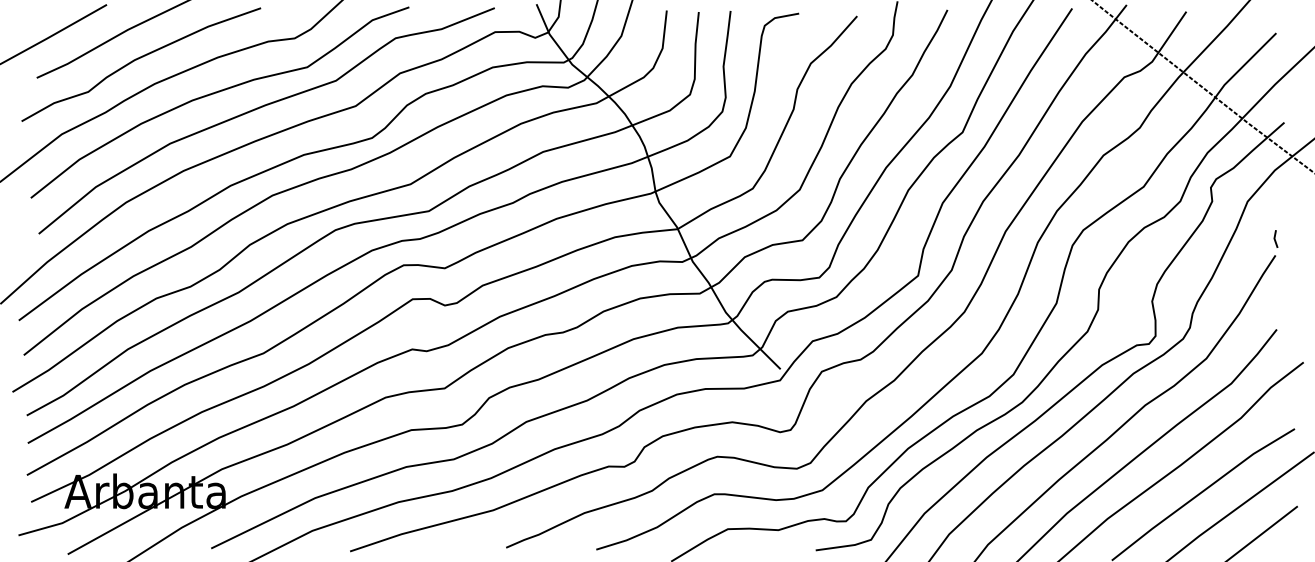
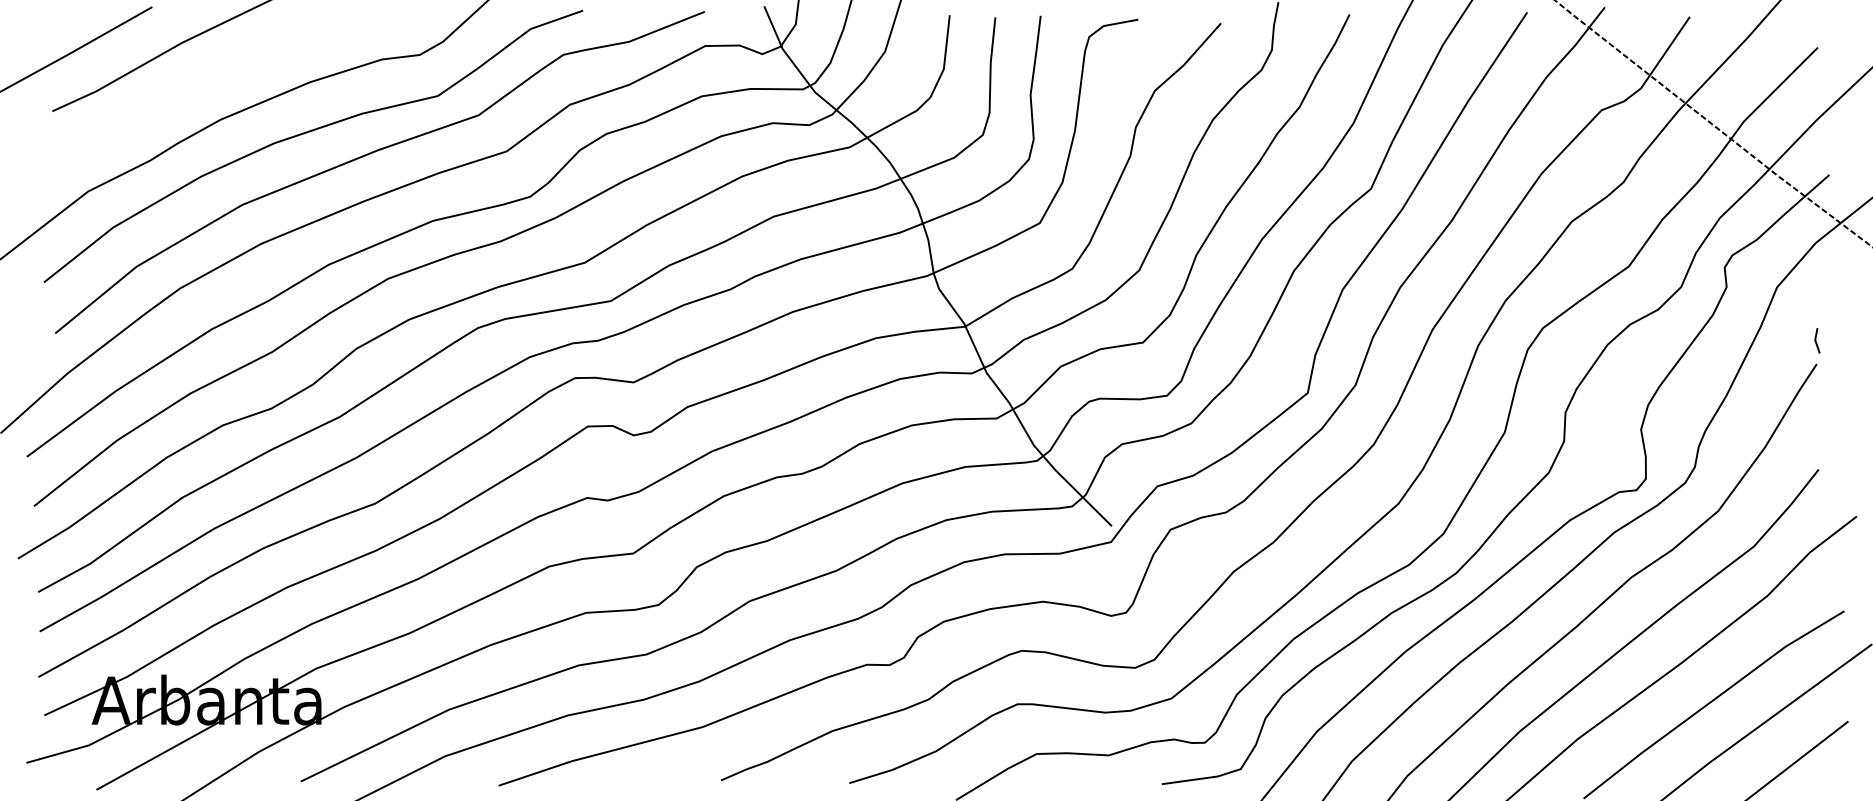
curve: (138, 59) -> (197, 84), removed

